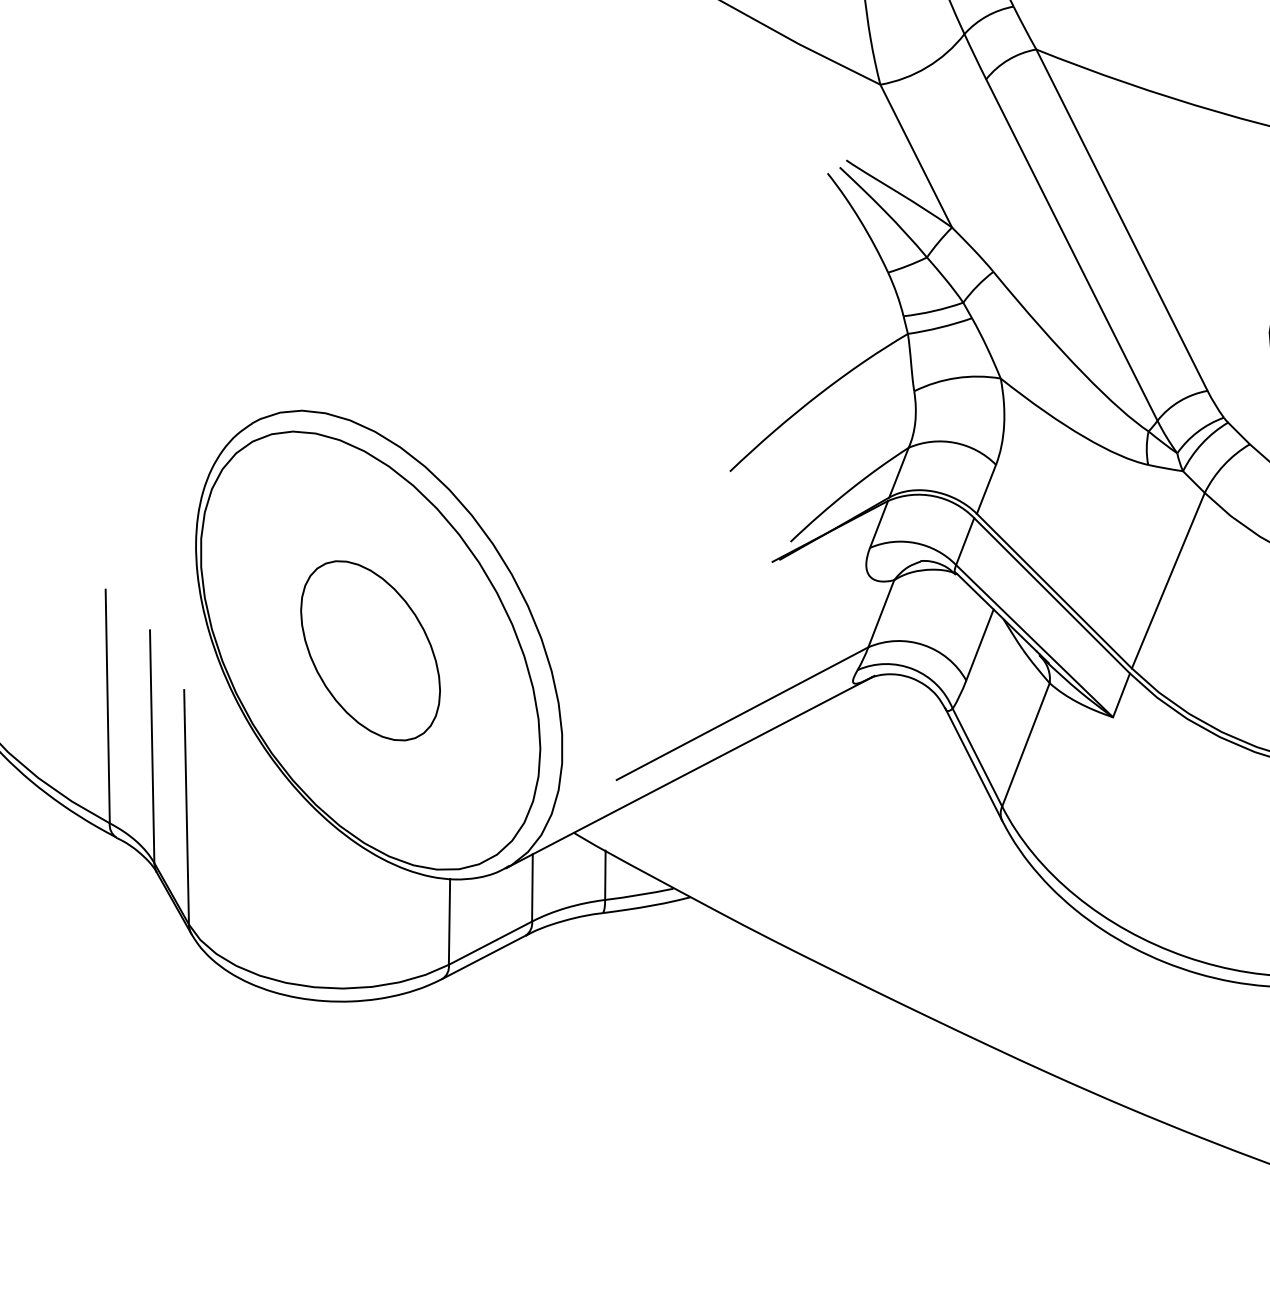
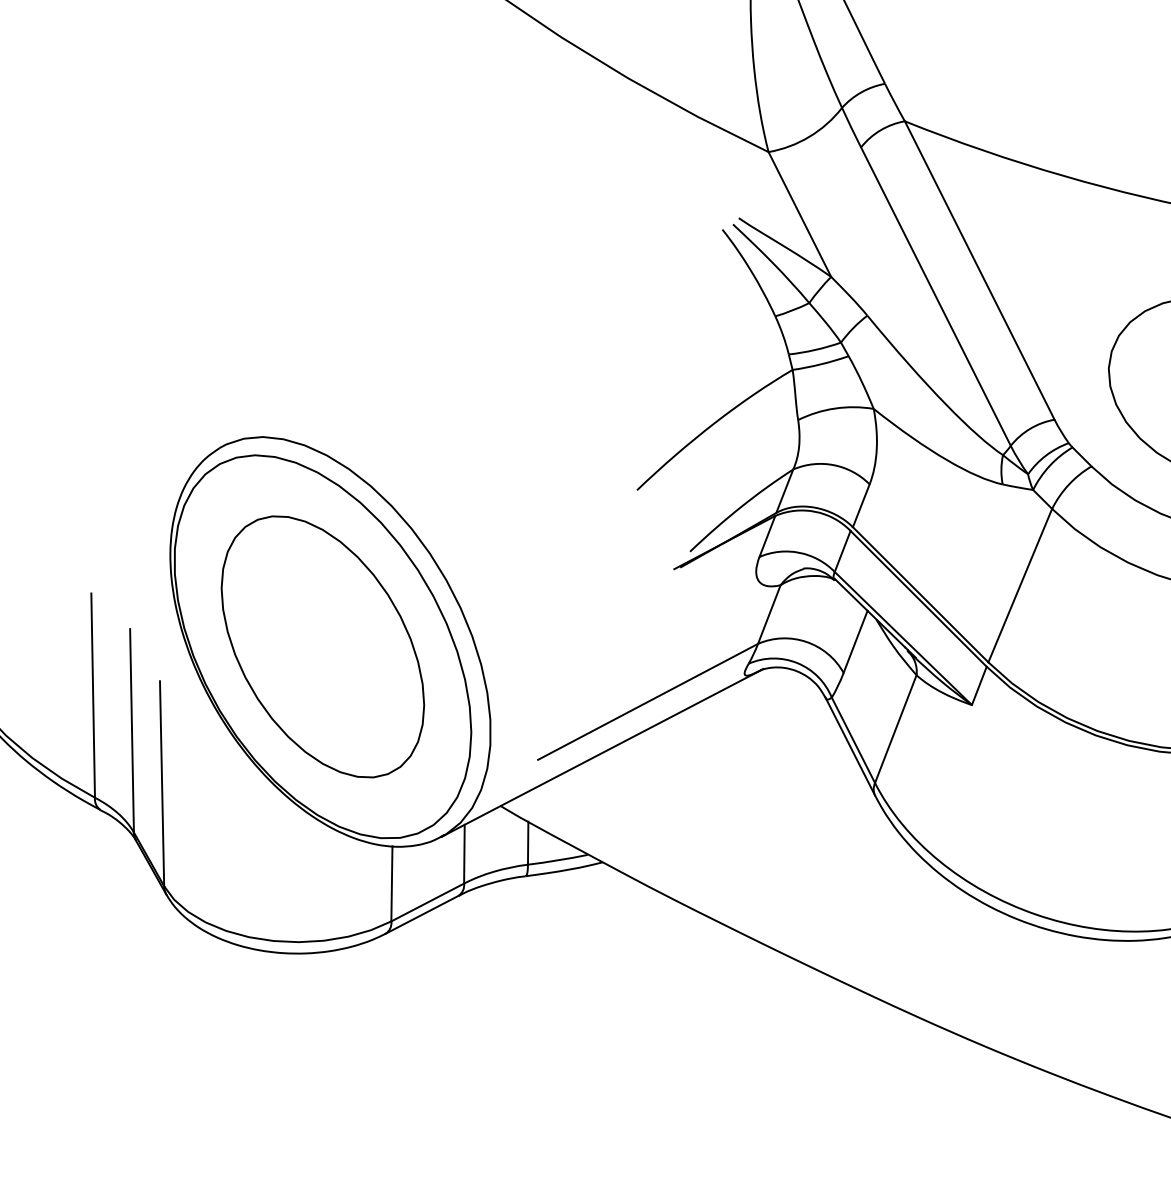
part: (370, 650) -> (322, 646), size x1.67

